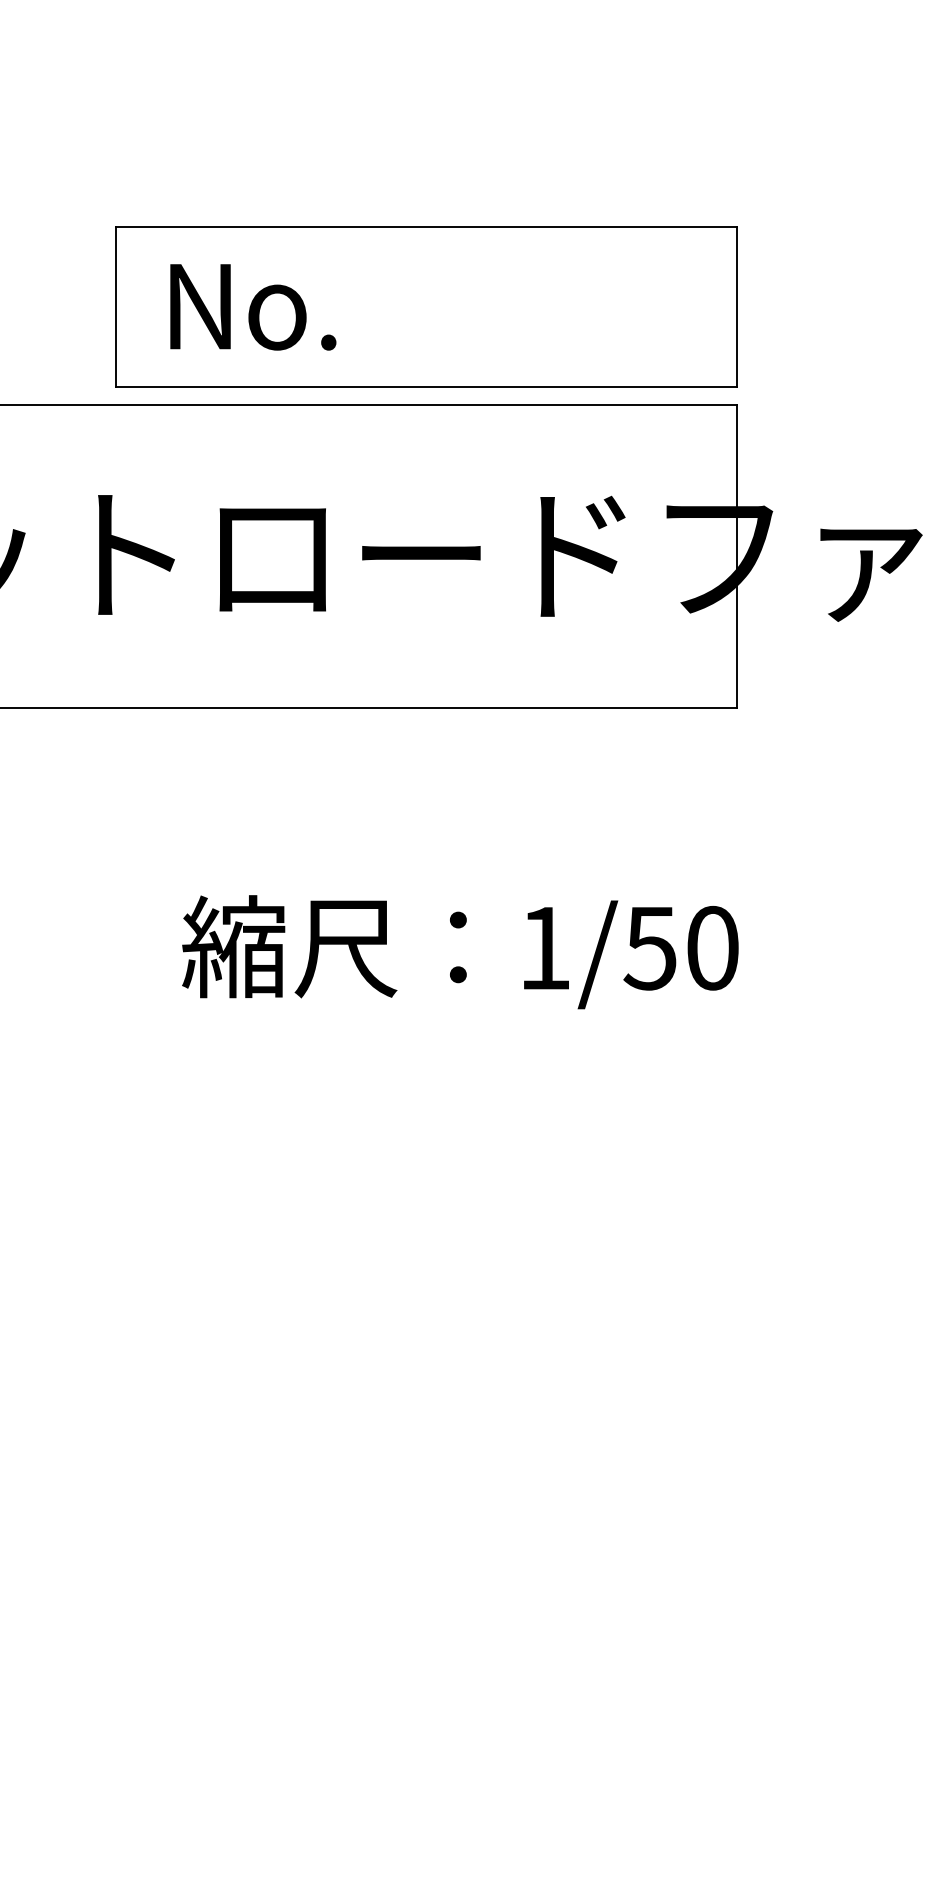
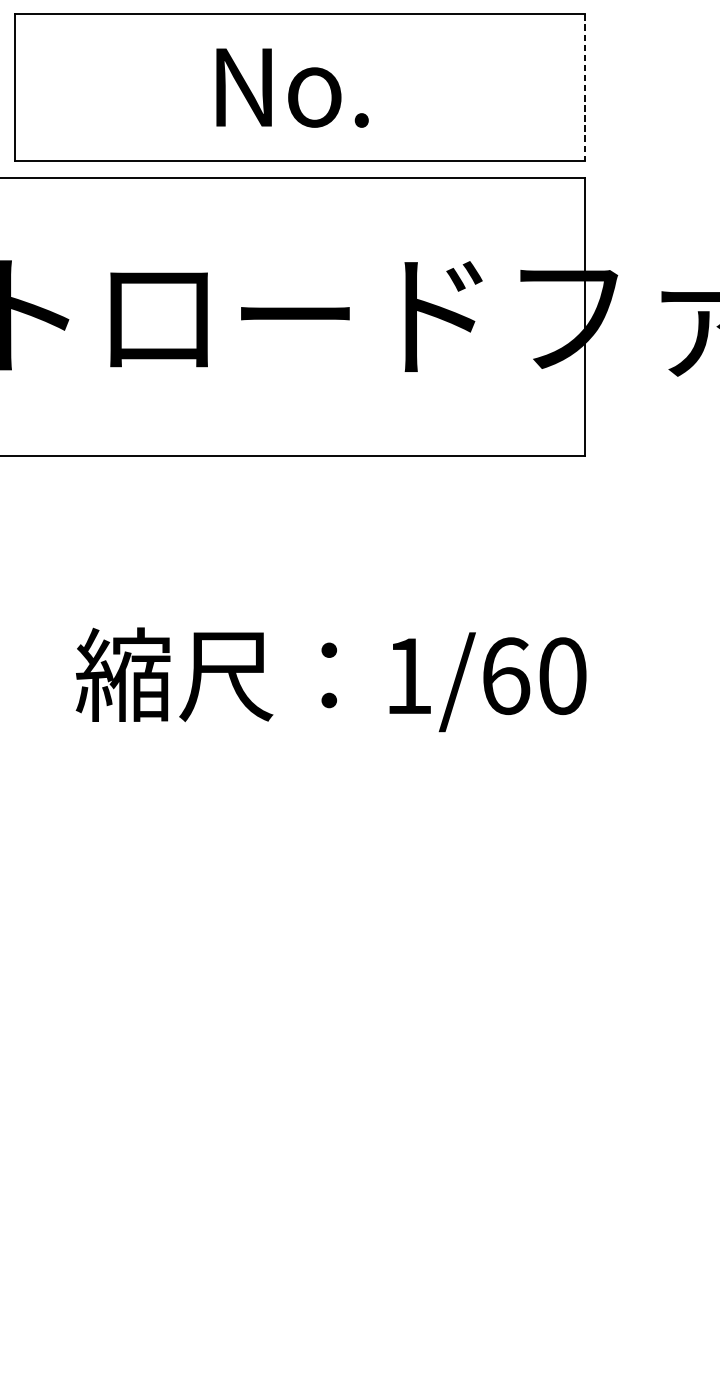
line: (736, 306) -> (584, 87), solid -> dashed
text: (253, 307) -> (292, 88), moved
text: (650, 947) -> (505, 675), 1/50 -> 1/60

